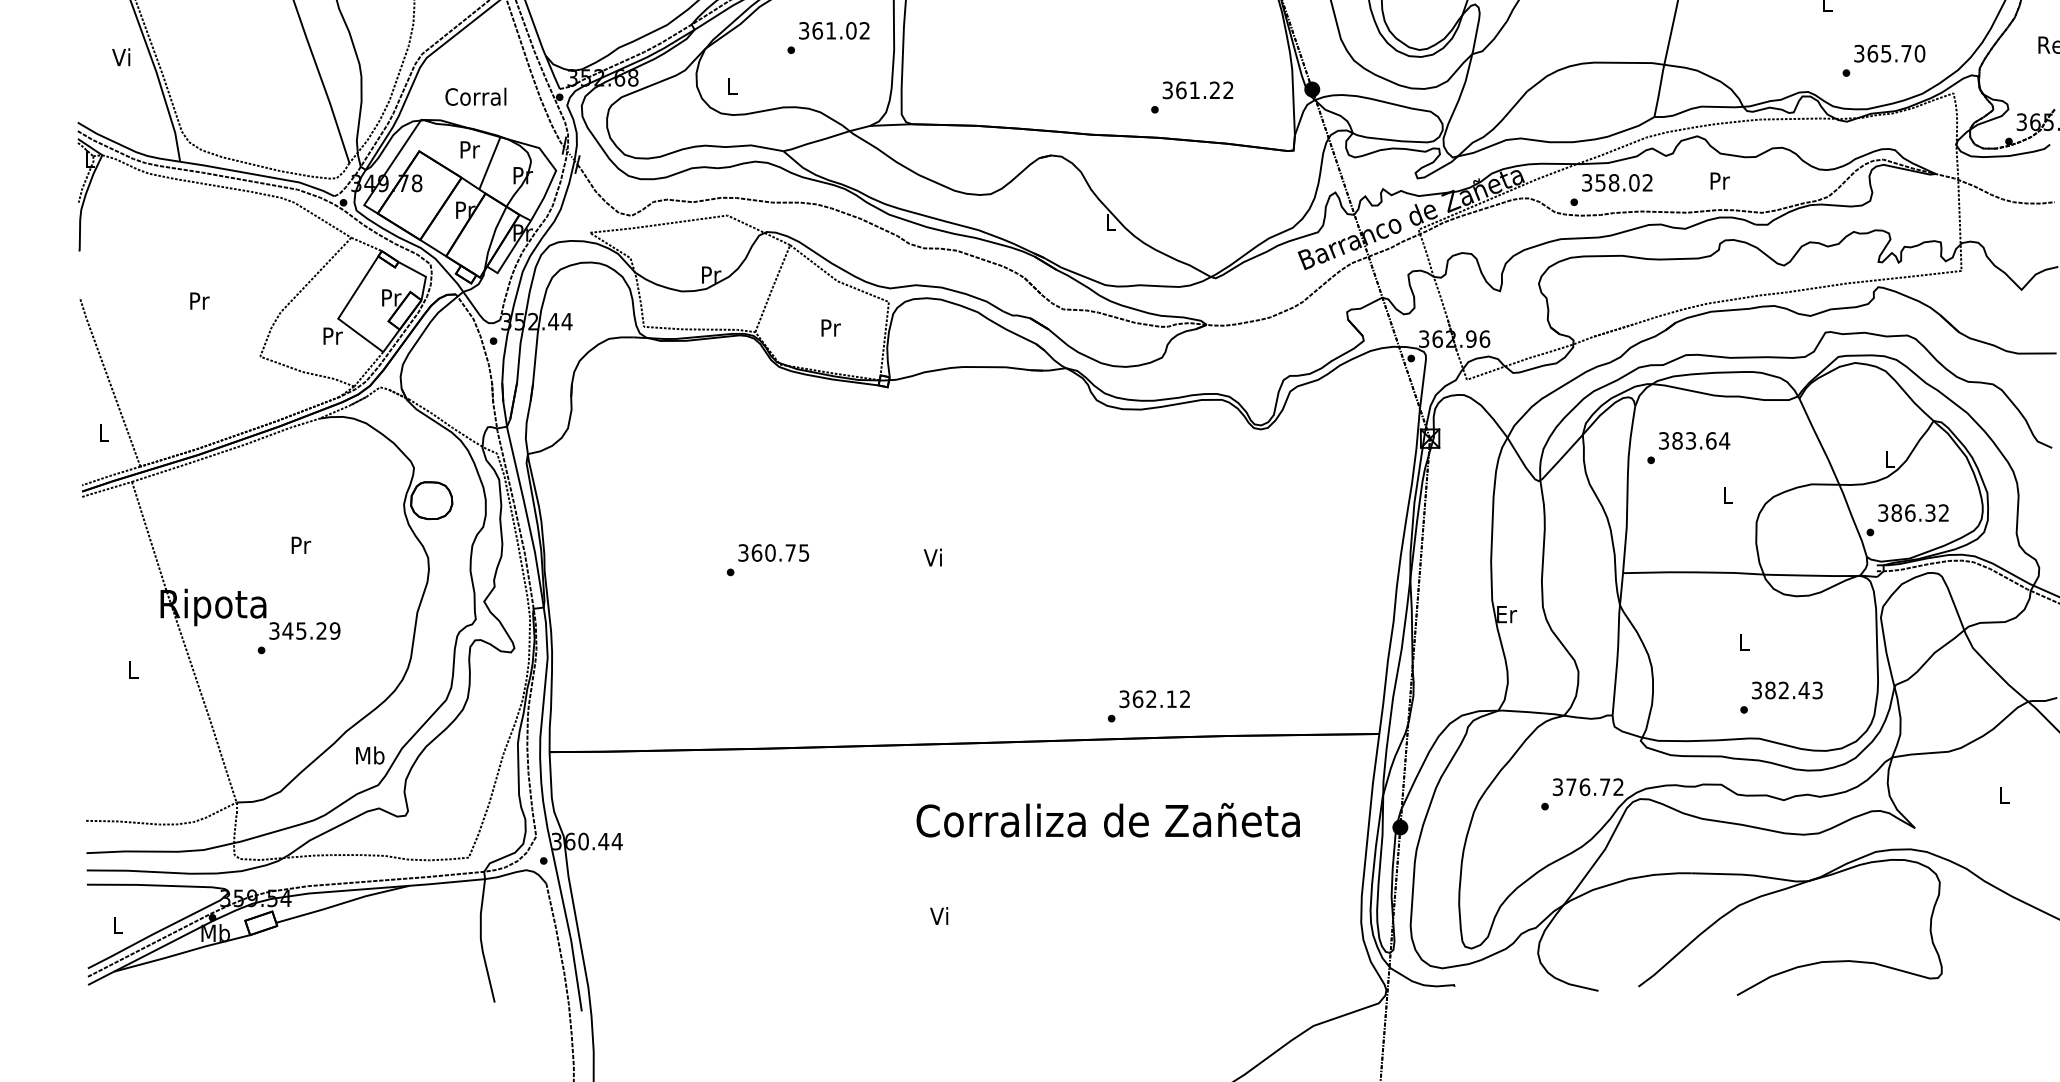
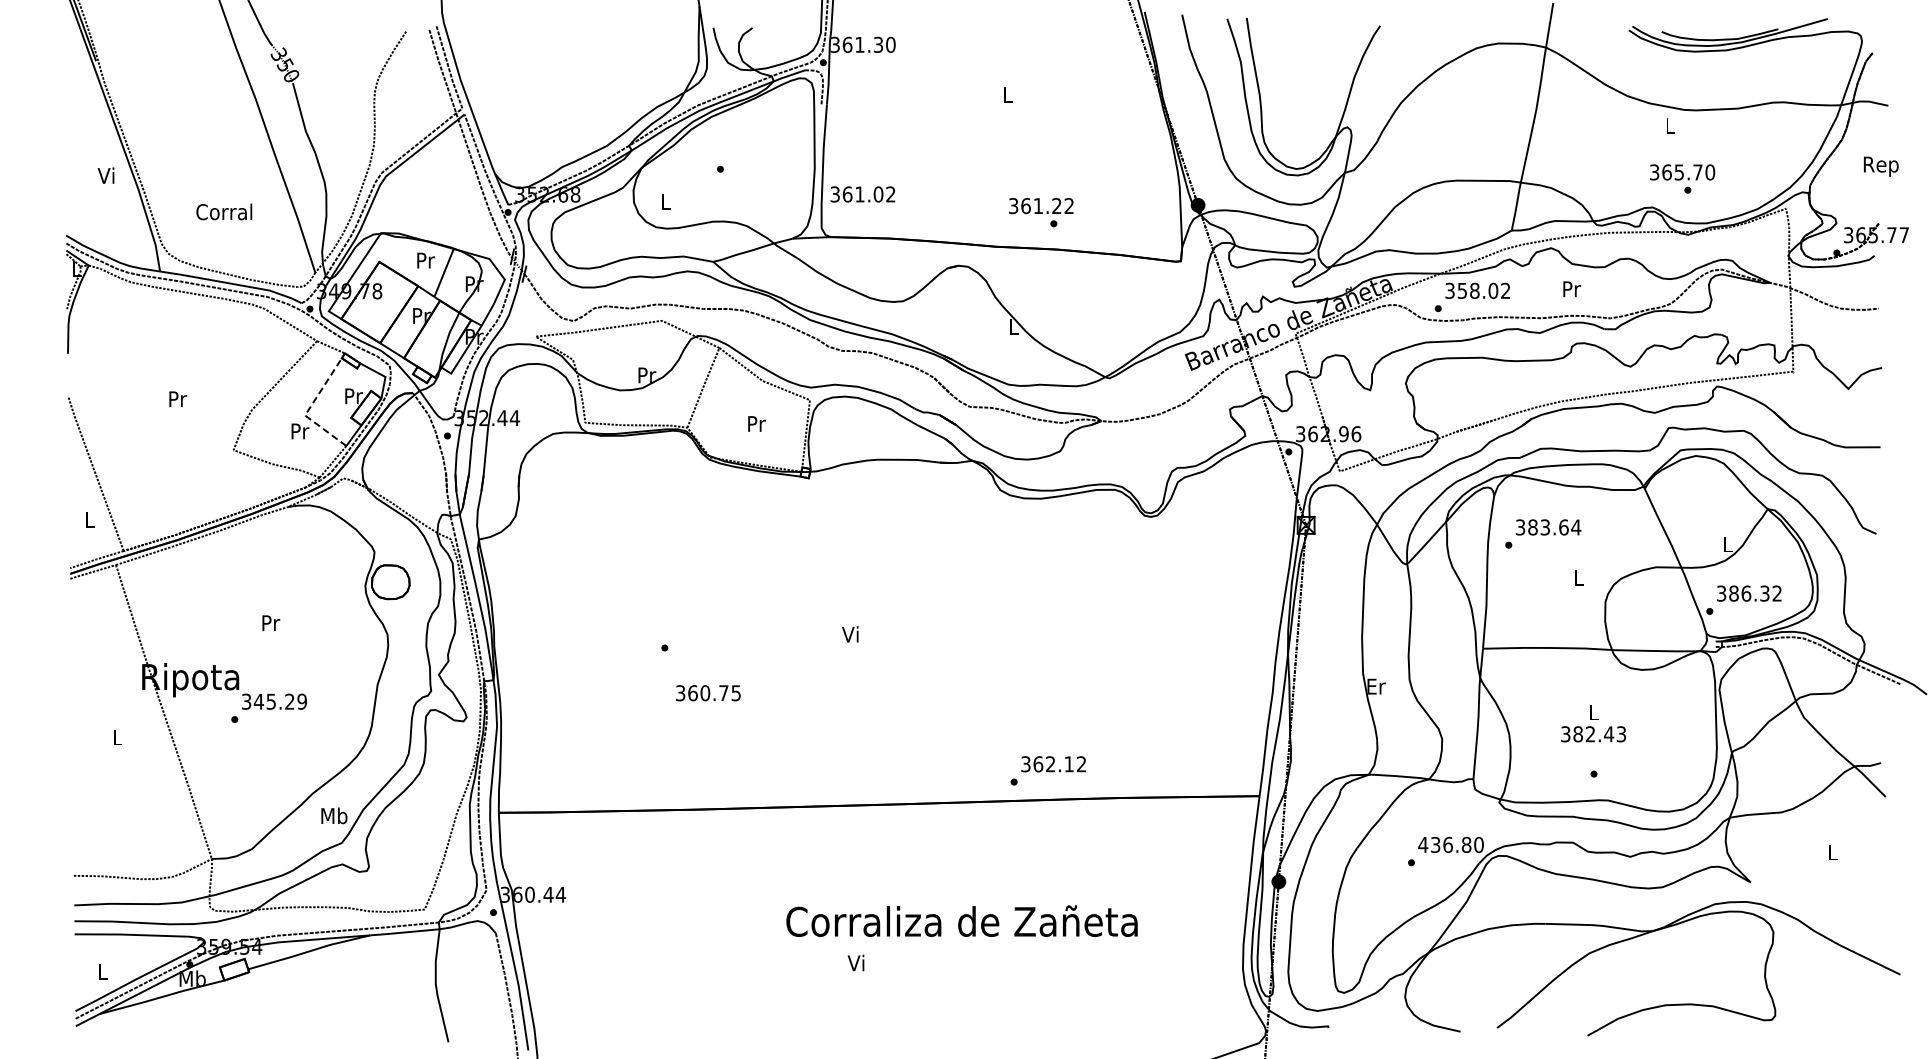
text: (833, 30) -> (862, 194), moved
text: (1889, 53) -> (1682, 172), moved
text: (1198, 90) -> (1041, 206), moved
text: (476, 96) -> (224, 211), moved
line: (343, 311) -> (309, 408), solid -> dashed
text: (773, 553) -> (708, 693), moved
text: (1787, 690) -> (1593, 734), moved
text: (1587, 786) -> (1450, 844), 376.72 -> 436.80
text: (1107, 819) -> (961, 920), moved

